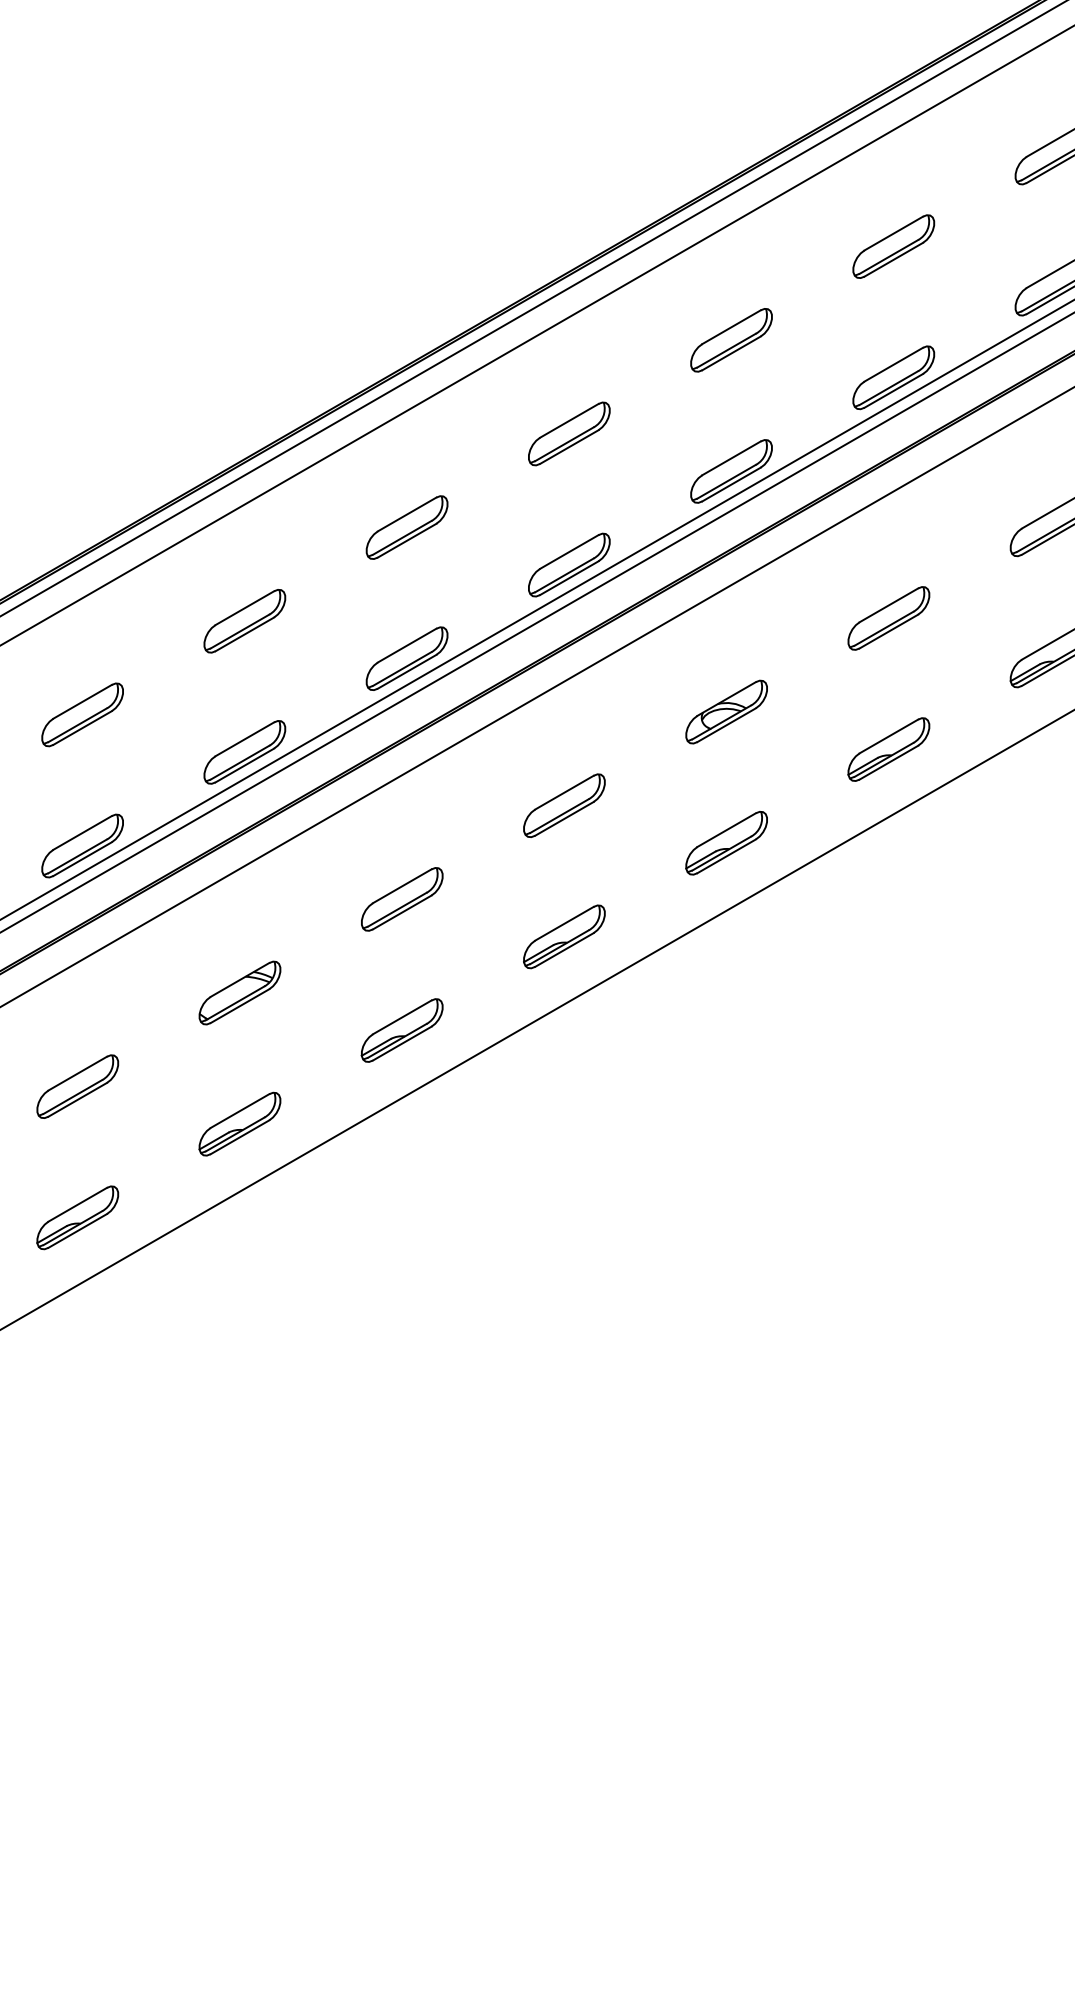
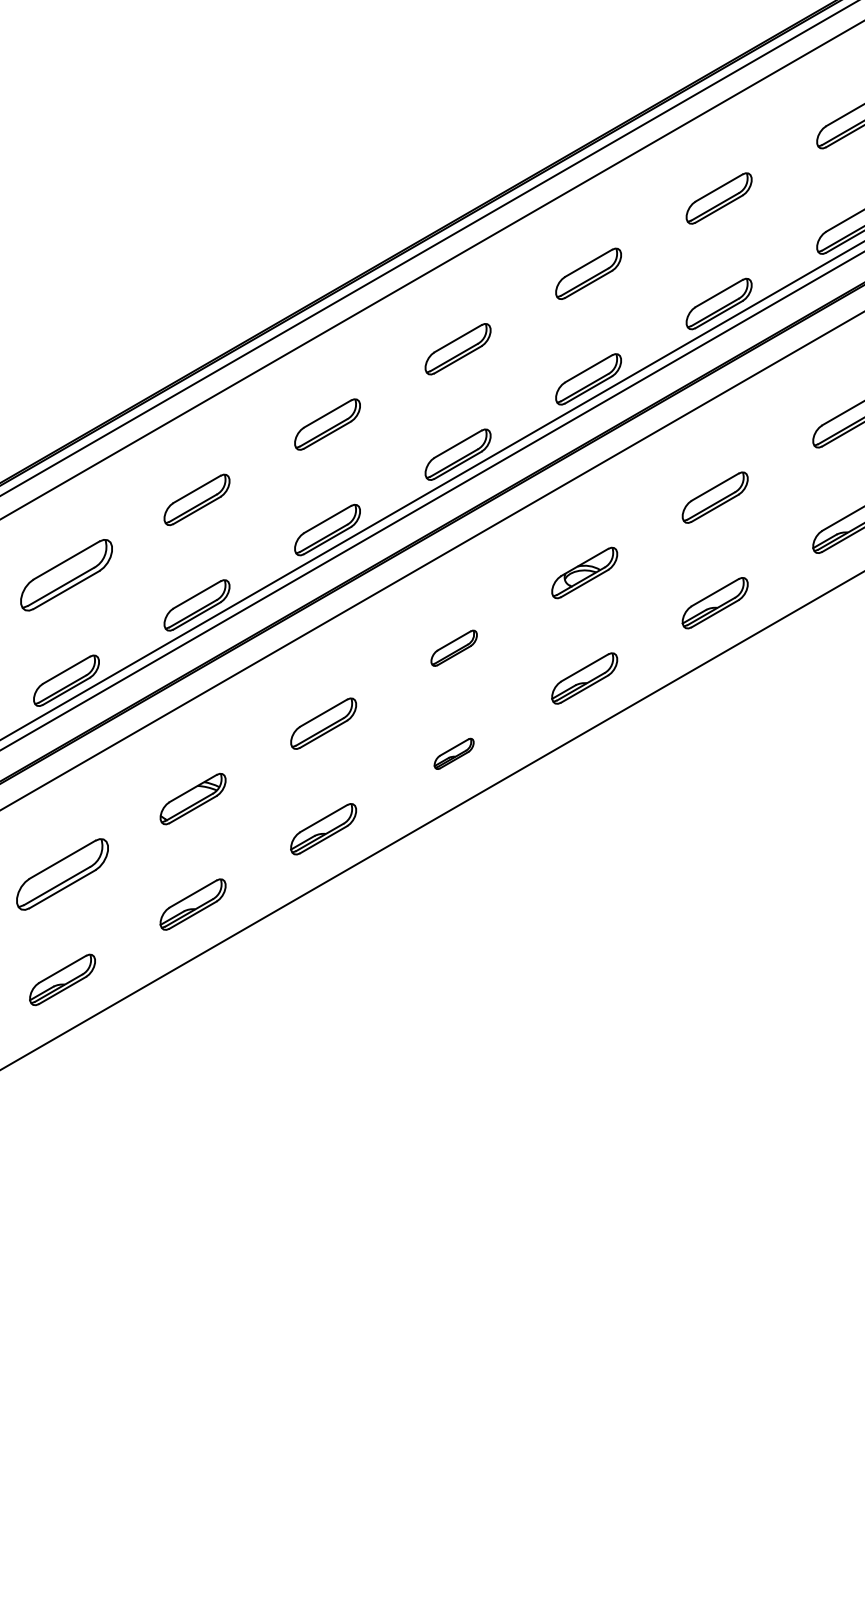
part: (82, 714) -> (66, 574), size x1.4
part: (564, 805) -> (454, 648), size x0.7
part: (564, 936) -> (454, 753), size x0.6
part: (77, 1086) -> (62, 874), size x1.4

